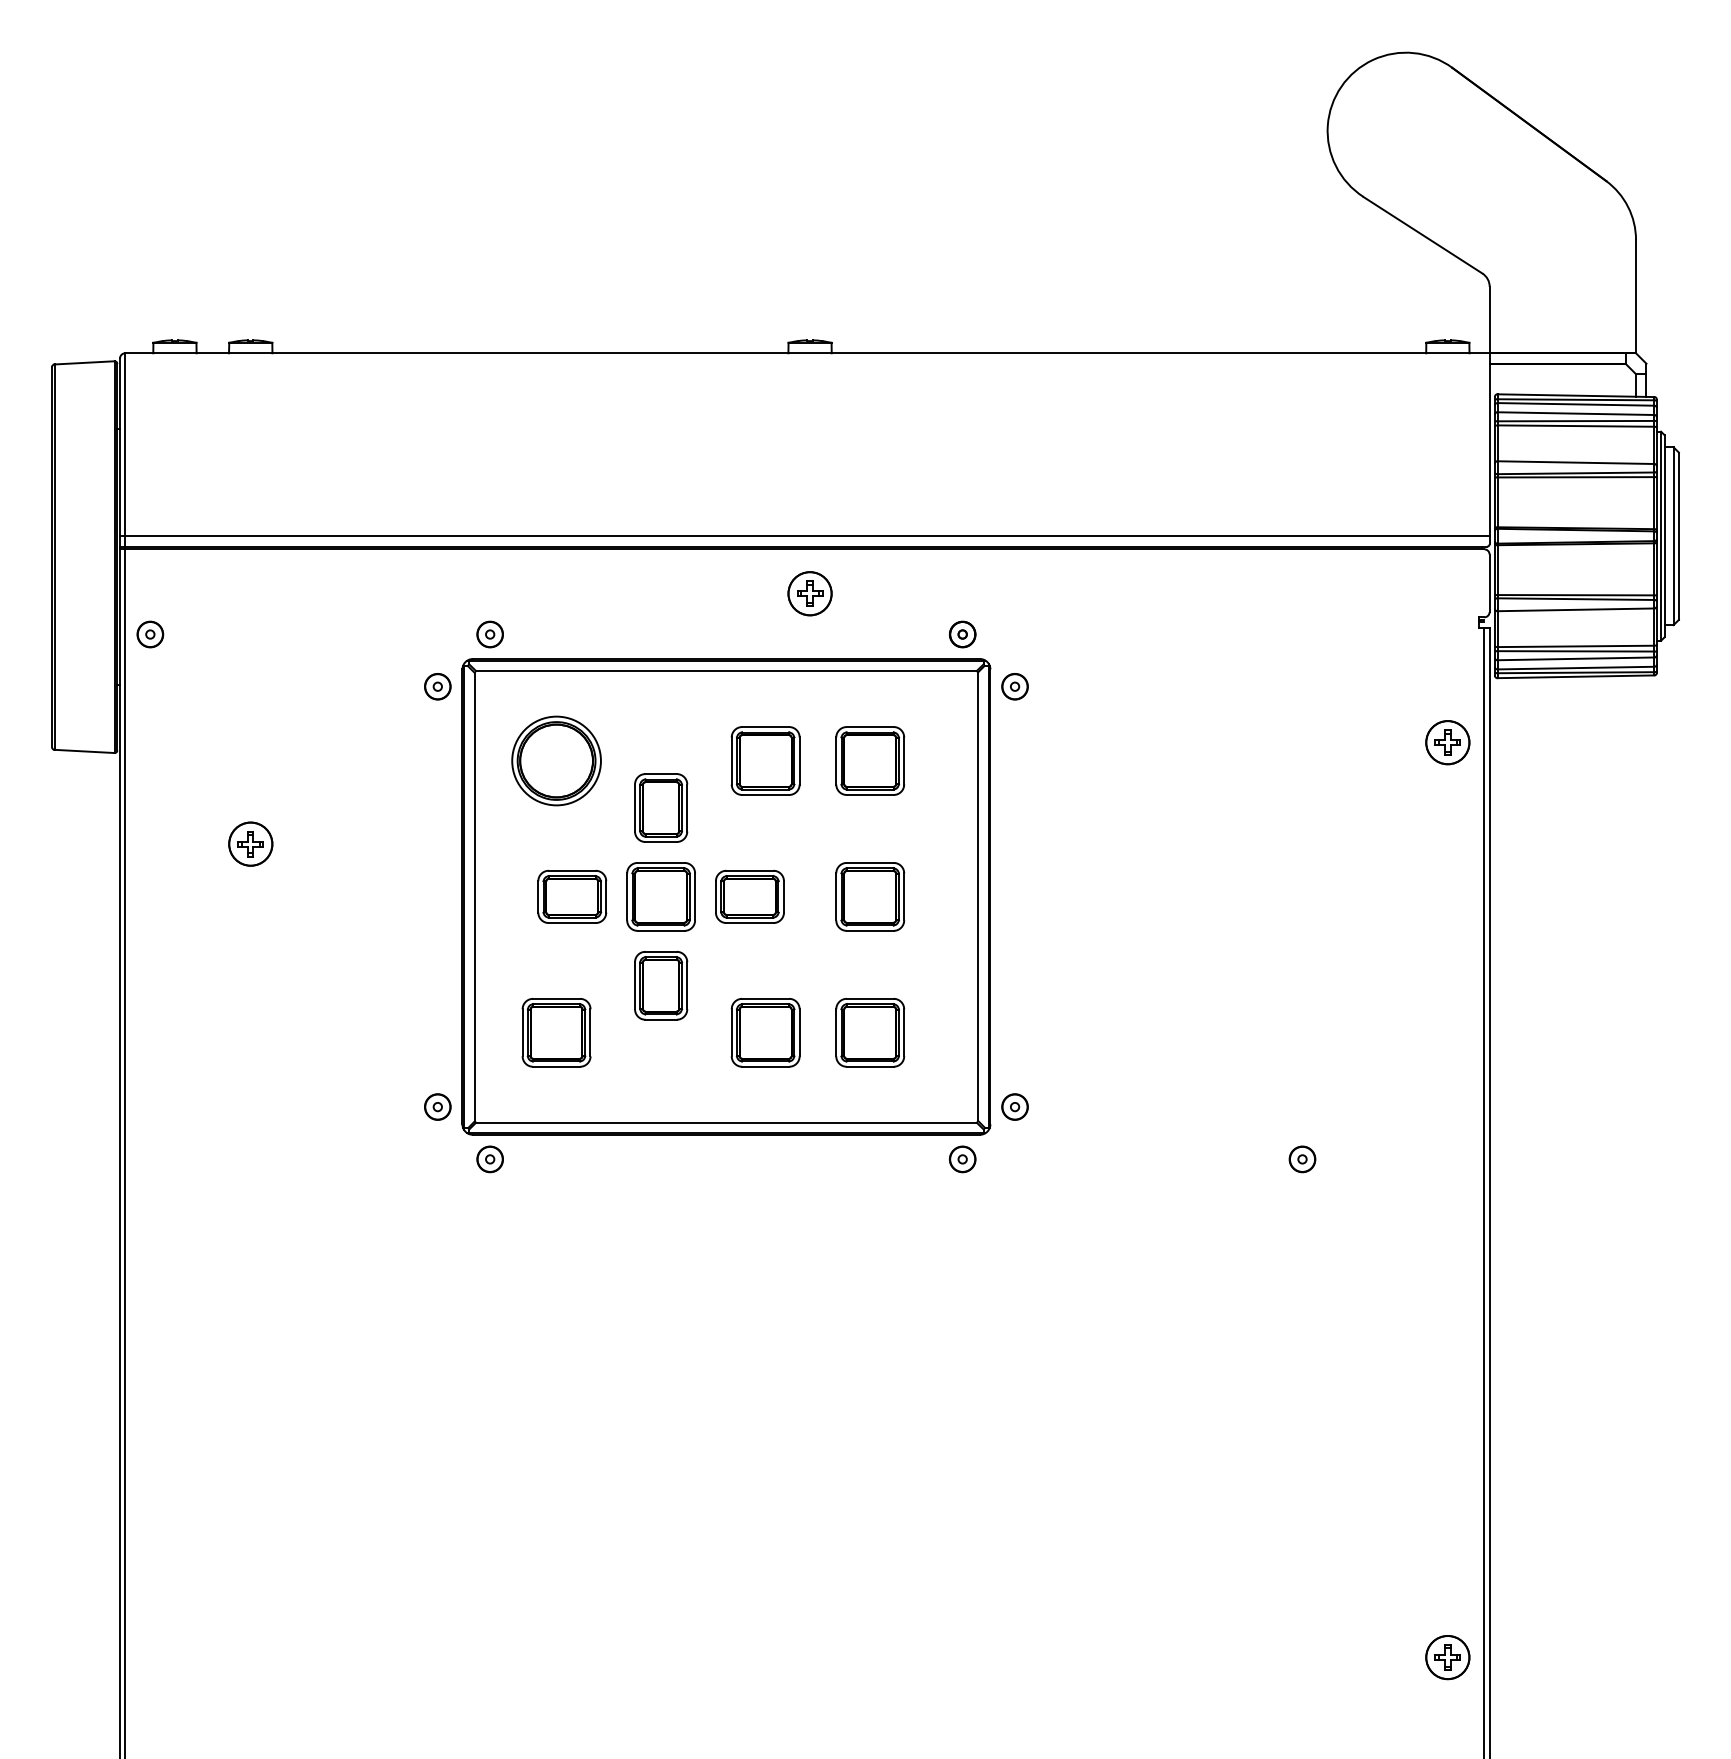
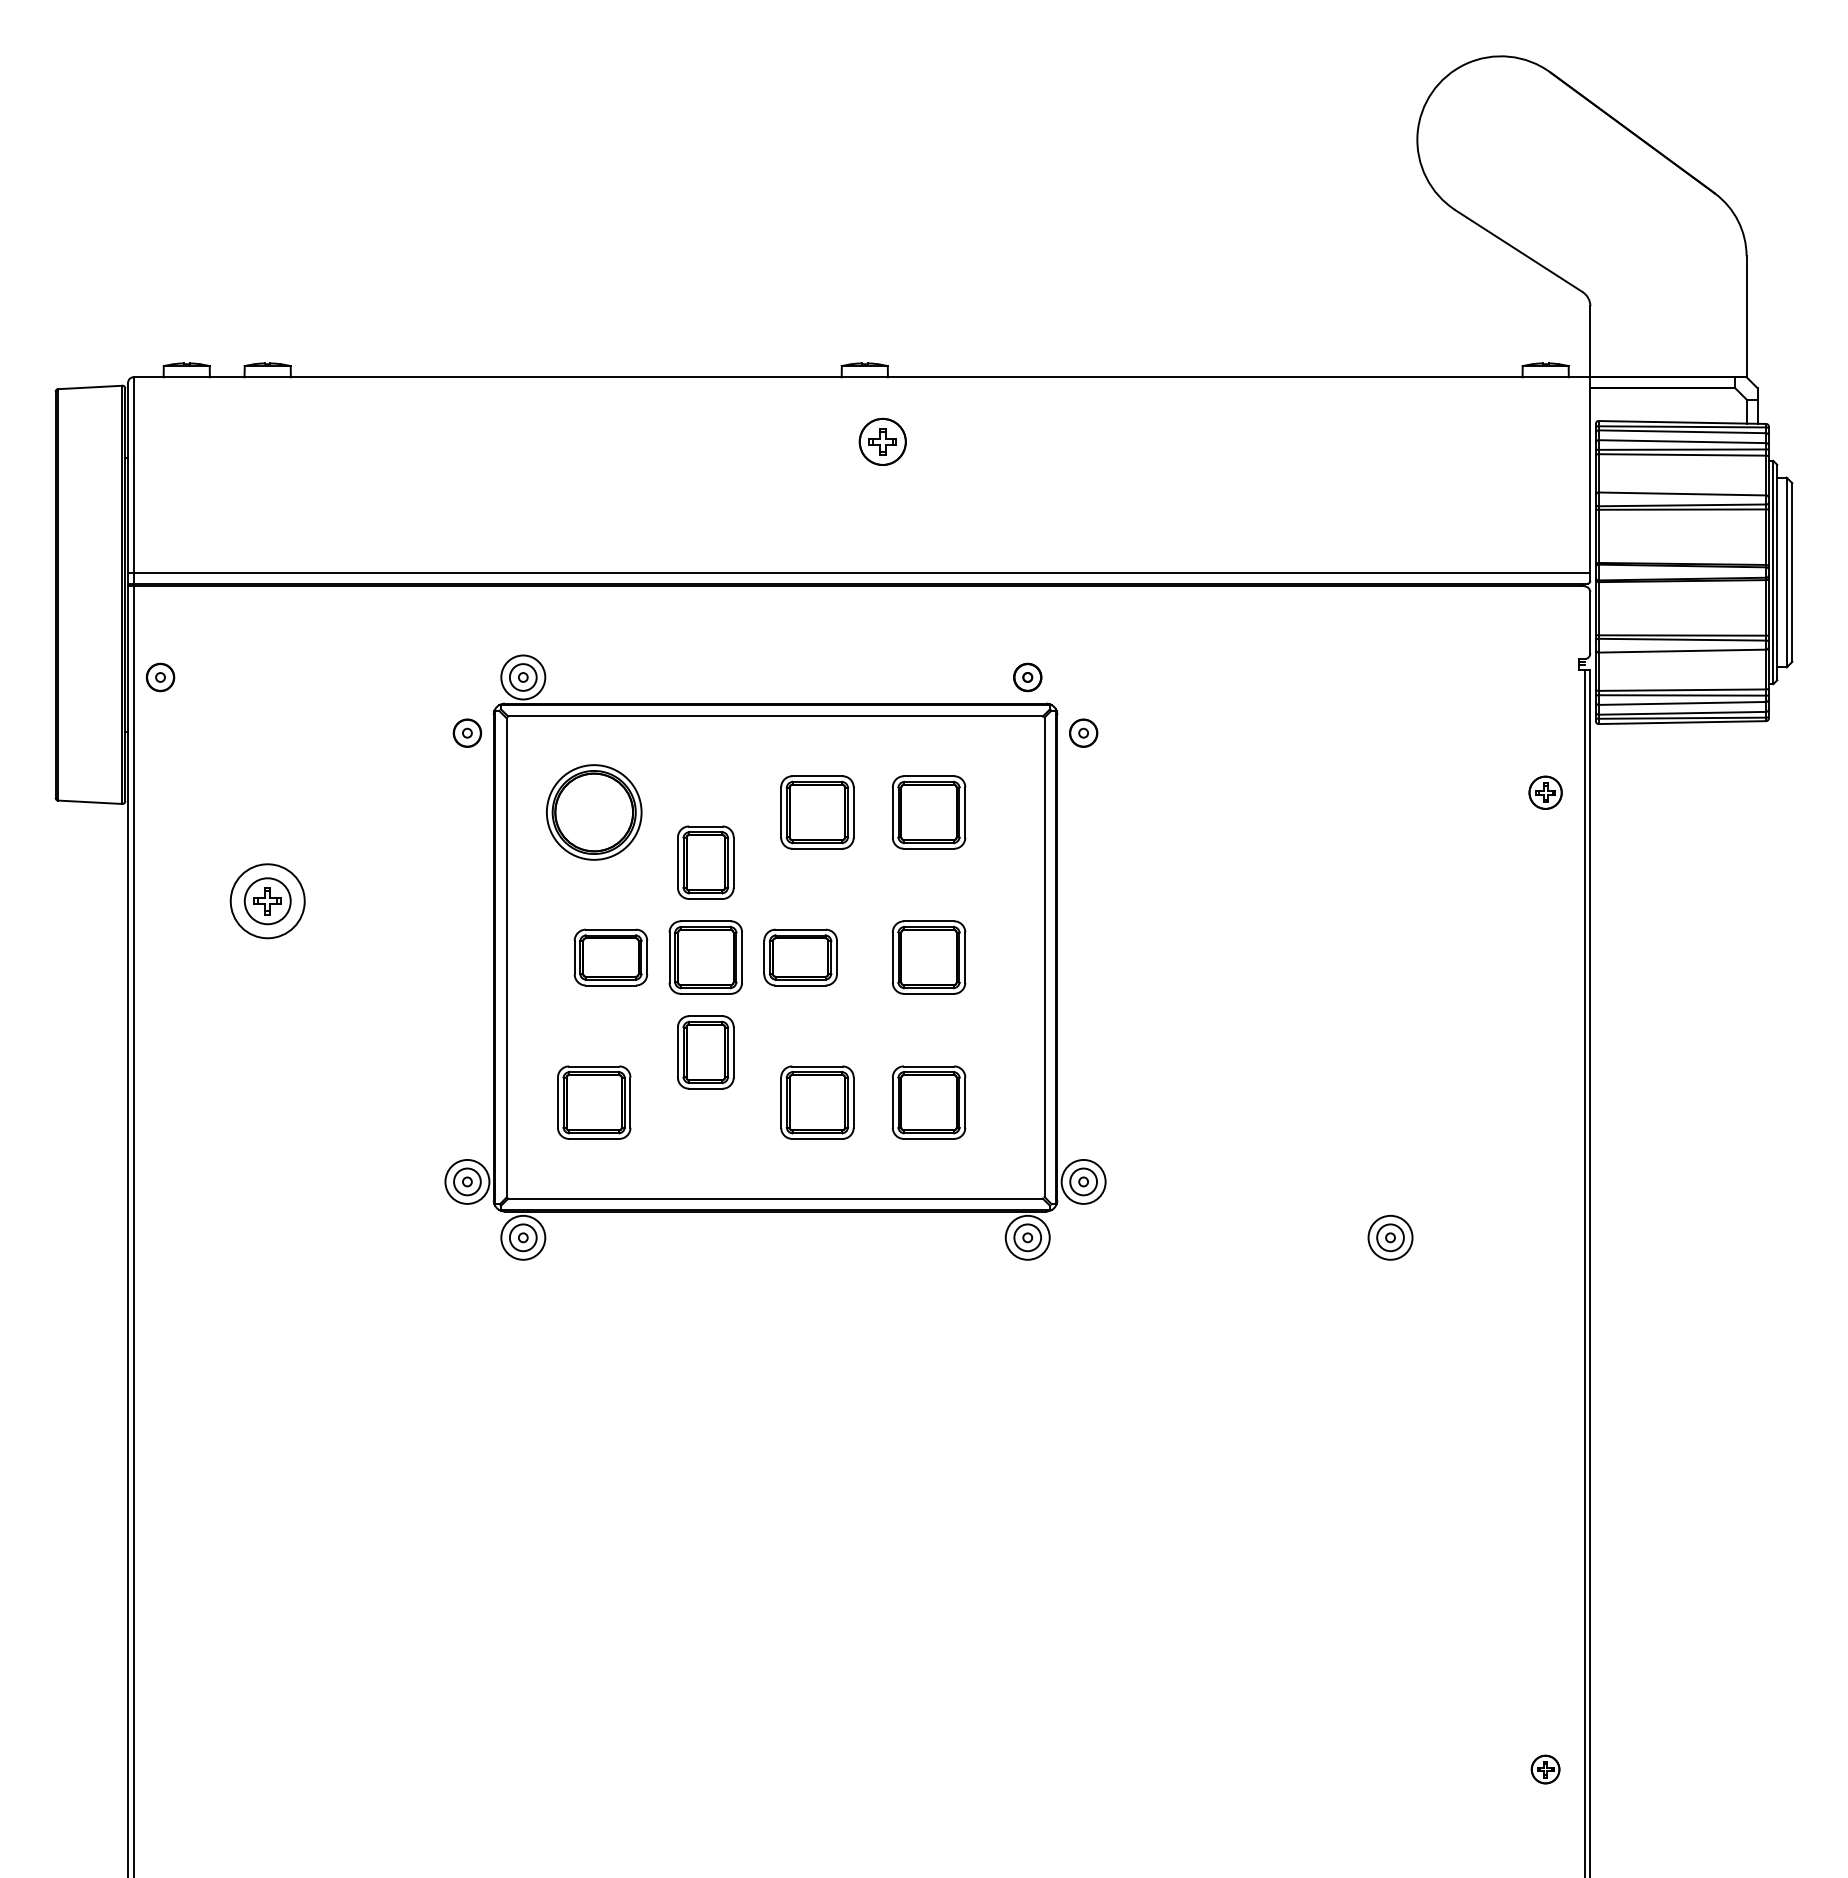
part: (809, 593) -> (882, 441), moved
circle: (490, 634) -> (523, 677), size x1.6
part: (1447, 742) -> (1545, 792), size x0.7
circle: (250, 844) -> (267, 901), size x1.6
circle: (437, 1106) -> (467, 1181), size x1.6
circle: (1014, 1106) -> (1083, 1181), size x1.6
circle: (490, 1159) -> (523, 1237), size x1.6
circle: (962, 1159) -> (1027, 1237), size x1.6
circle: (1302, 1159) -> (1390, 1237), size x1.6
part: (1447, 1657) -> (1545, 1769), size x0.6

